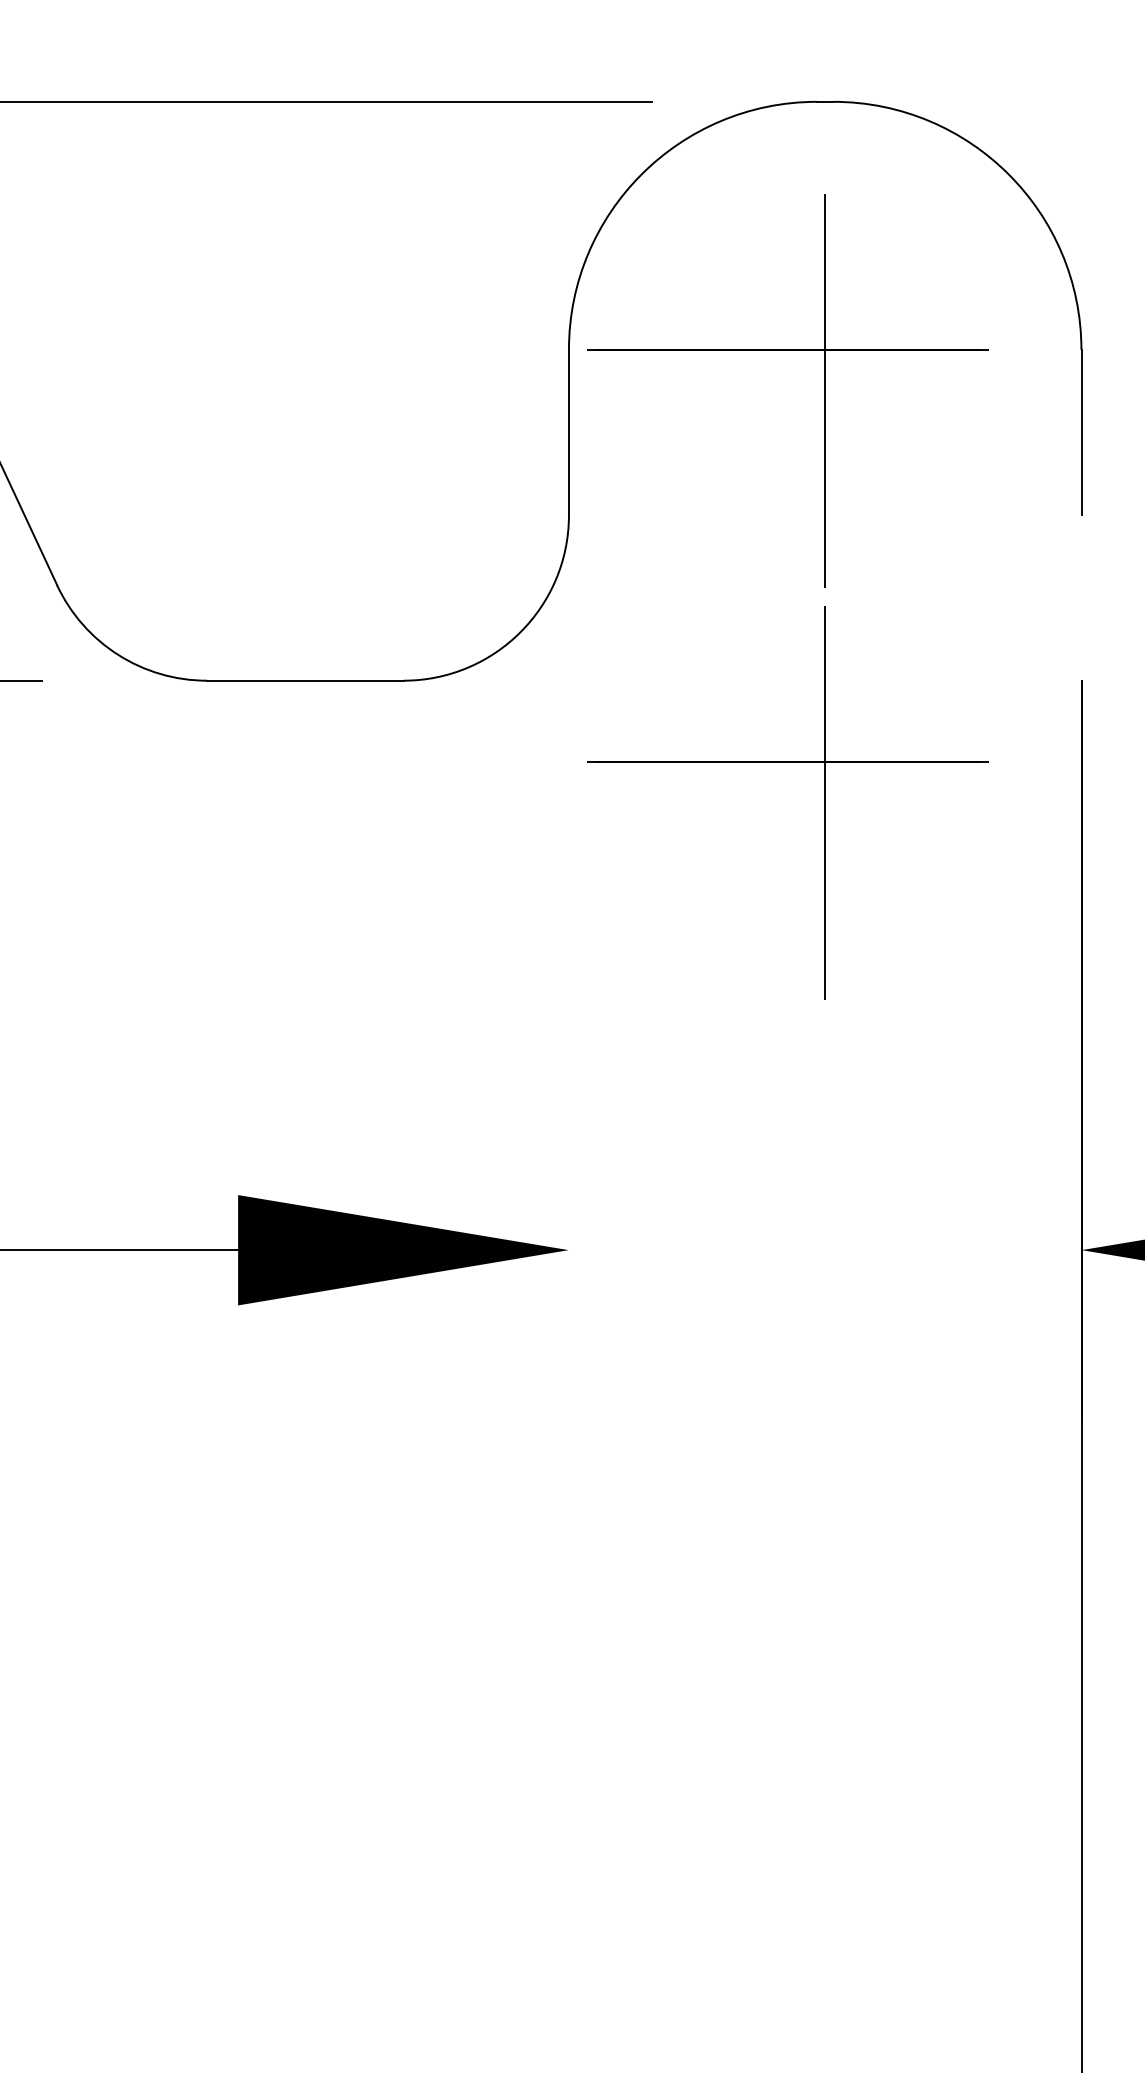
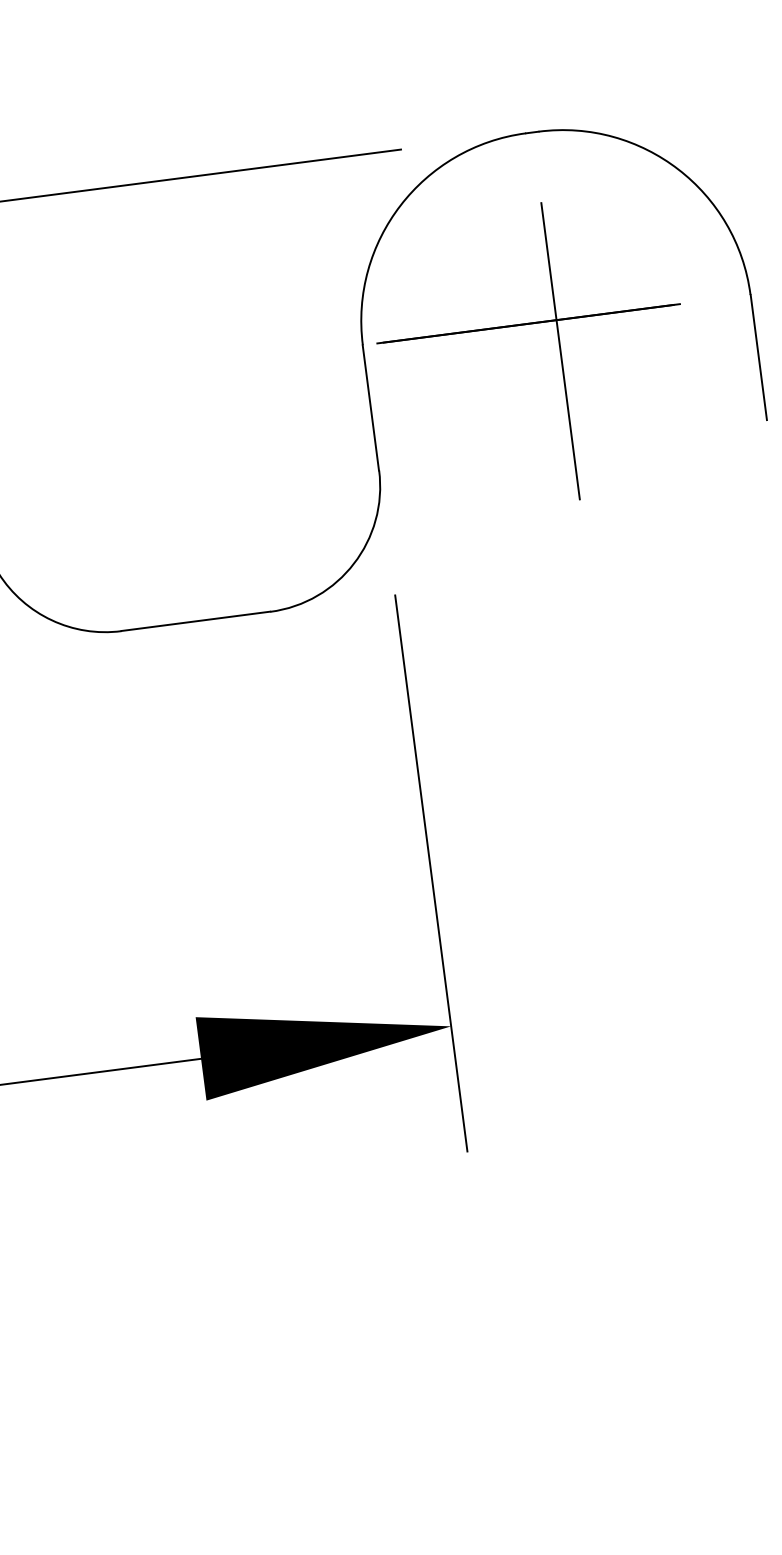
part: (824, 802) -> (600, 662), removed
line: (568, 1047) -> (431, 873), added

